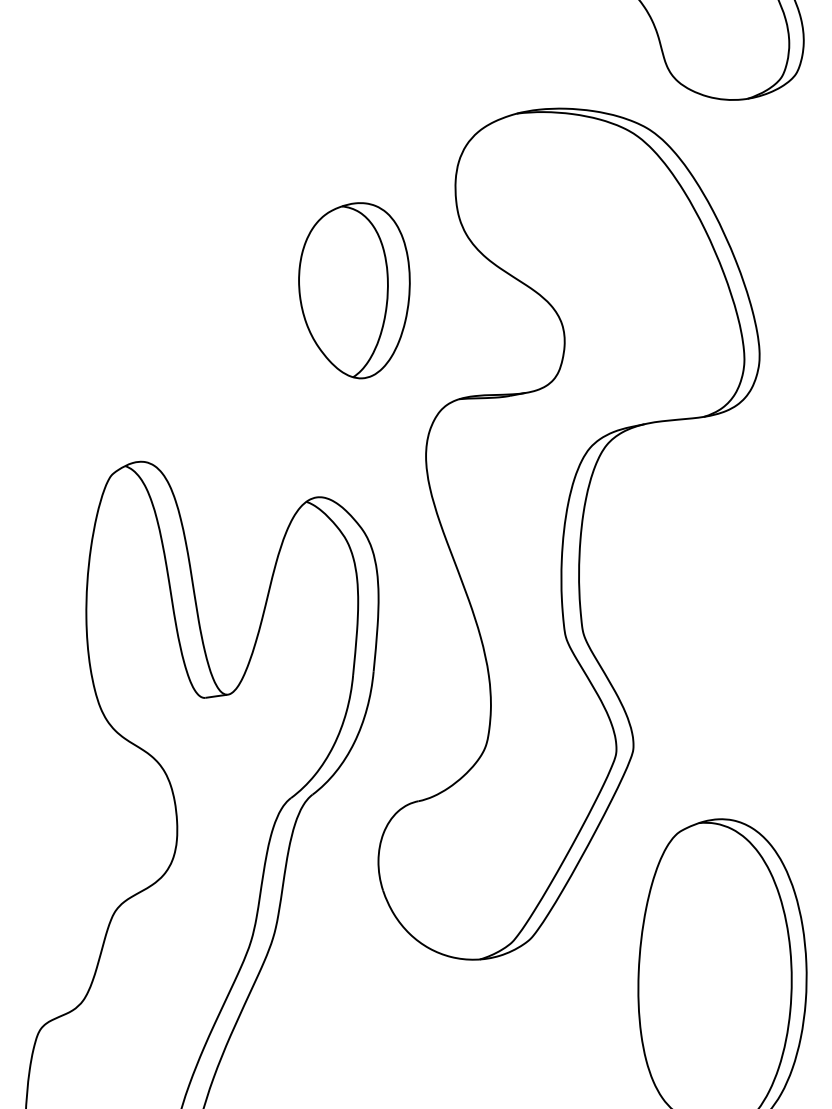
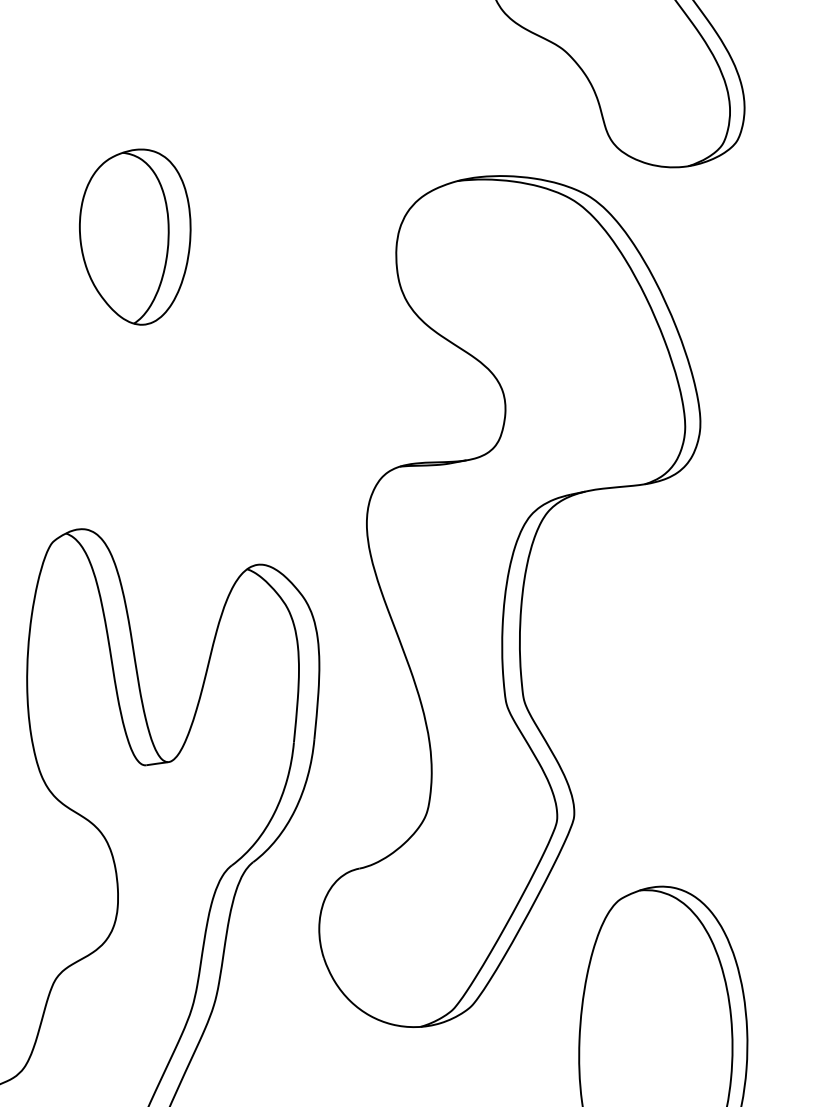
part: (354, 290) -> (135, 236), moved

